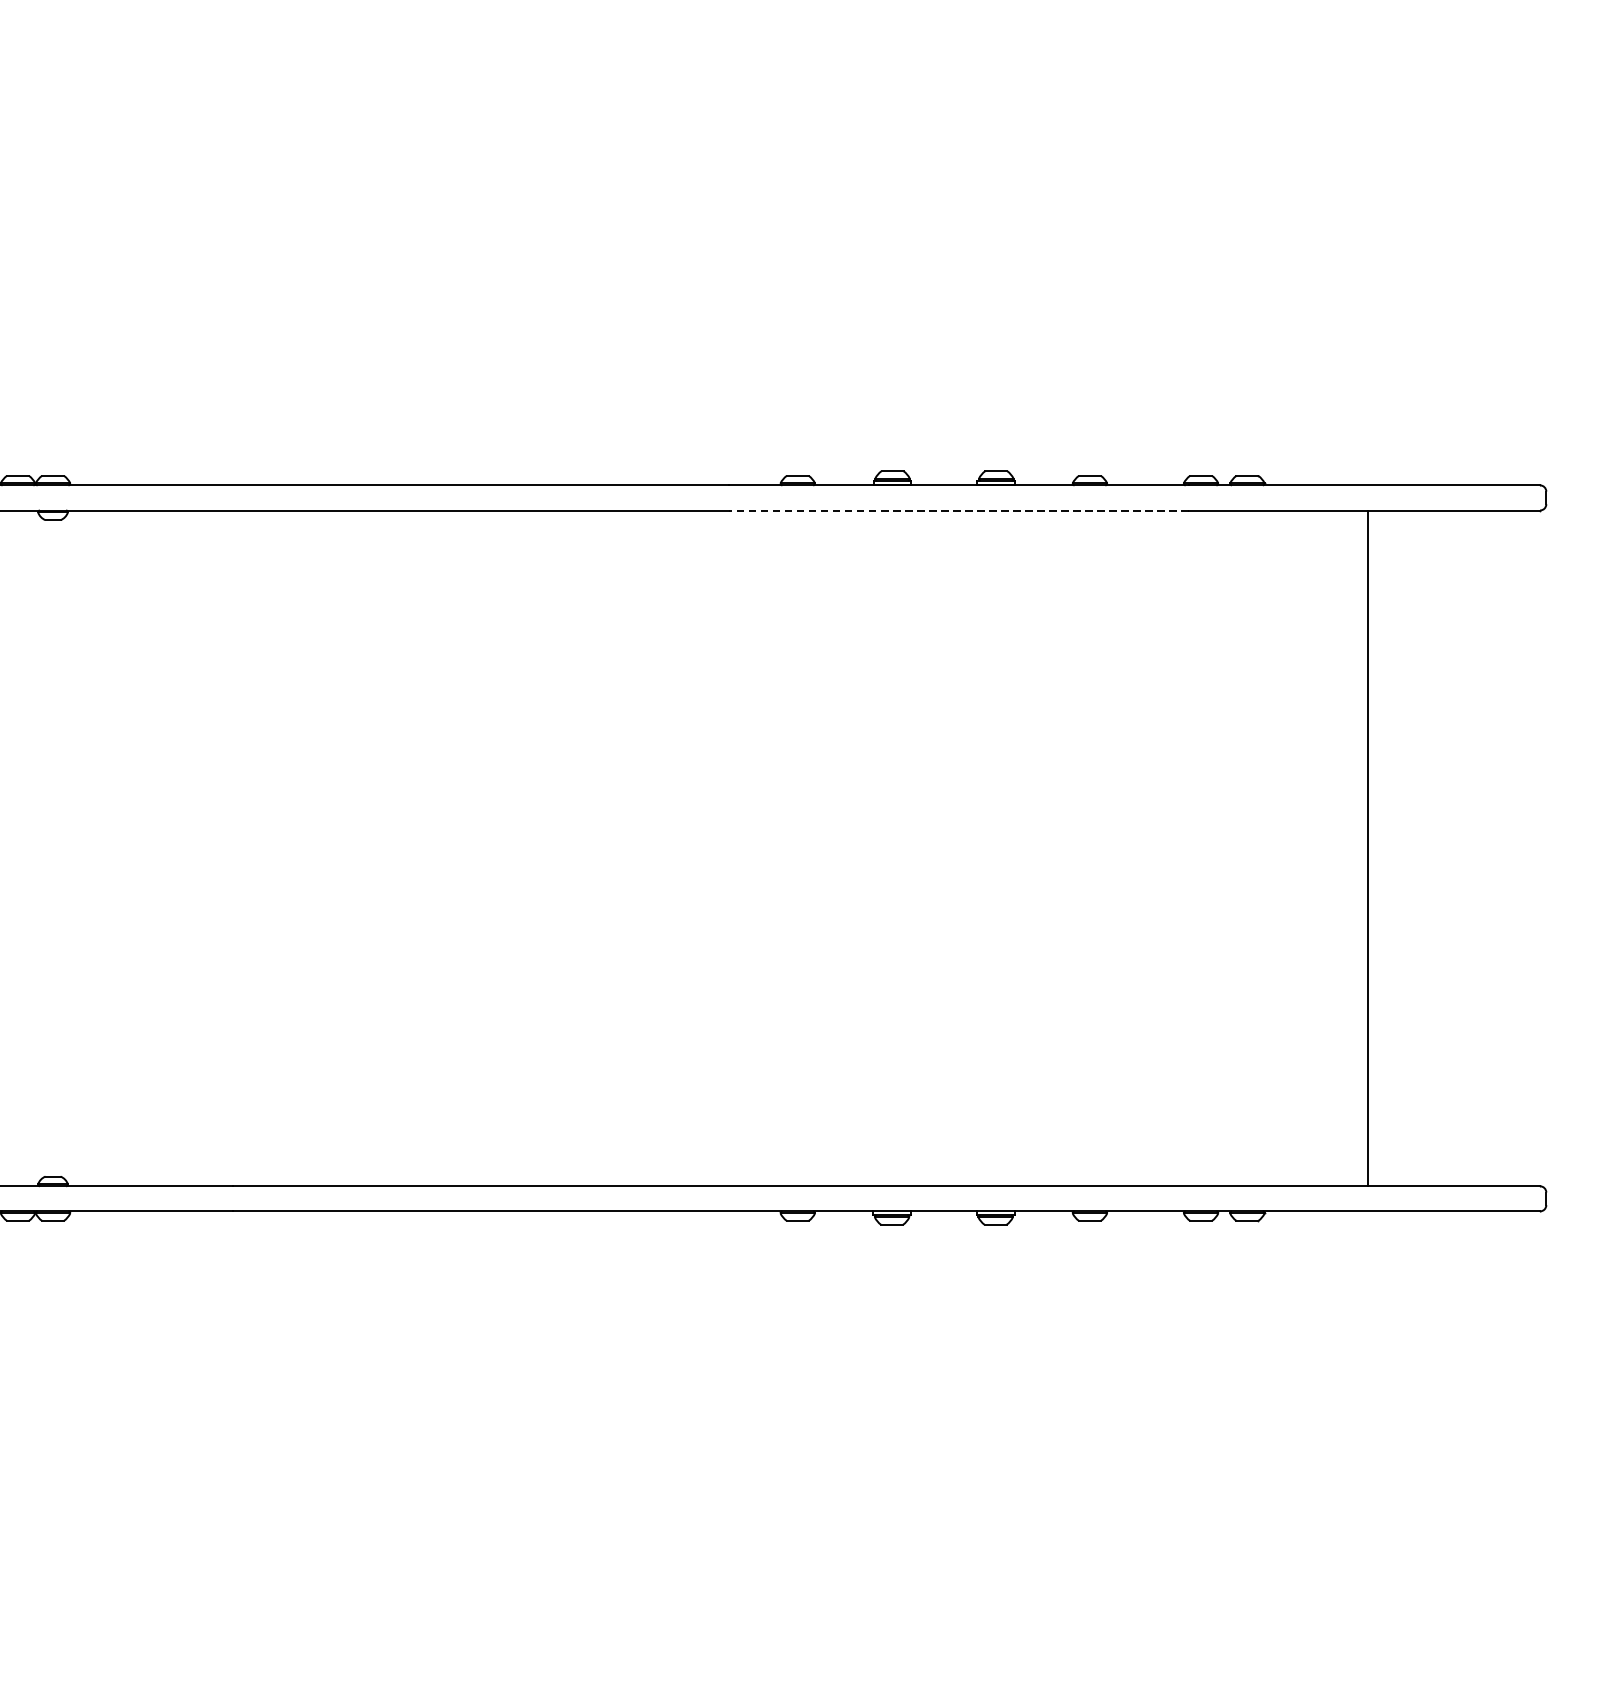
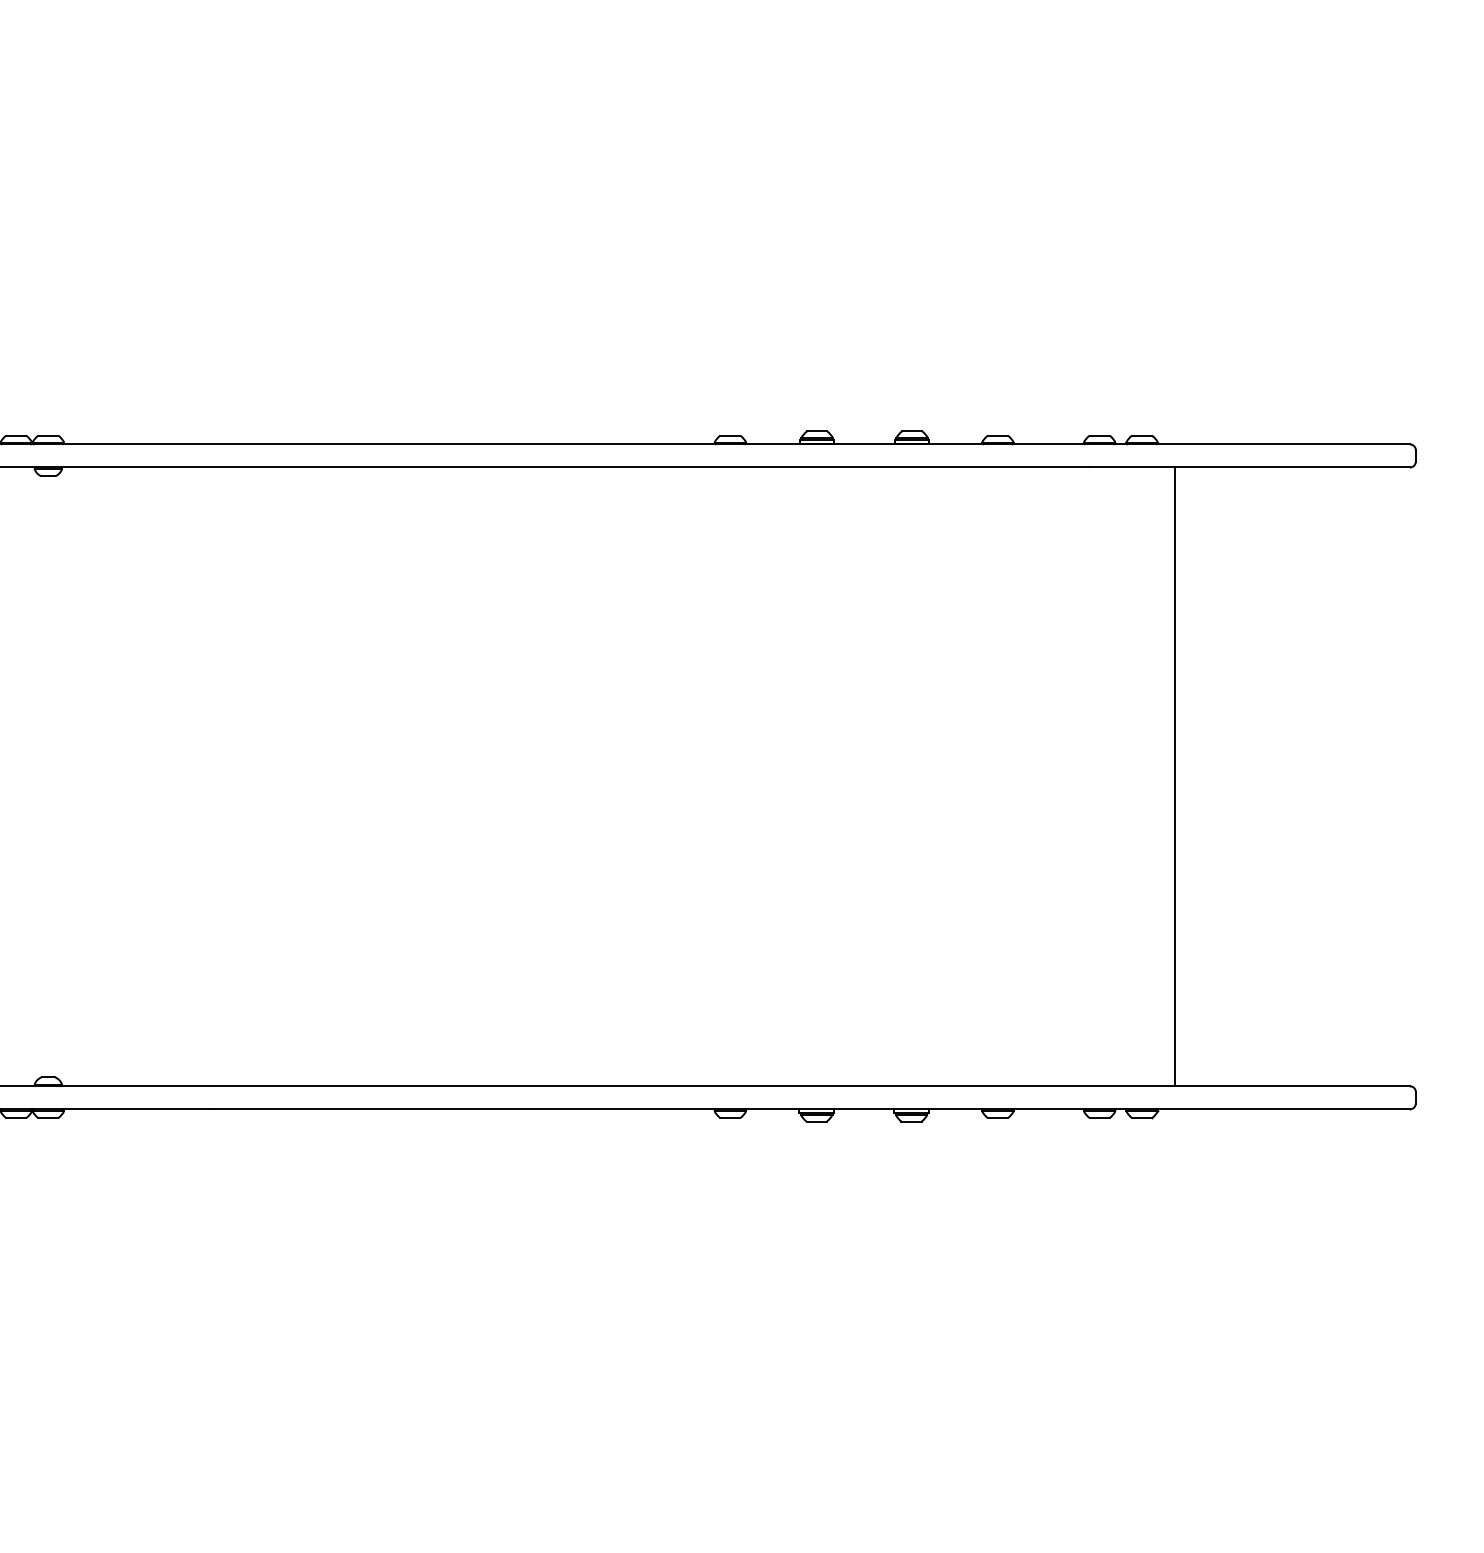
line: (958, 510) -> (877, 467), dashed -> solid
line: (1367, 848) -> (1174, 776), moved

